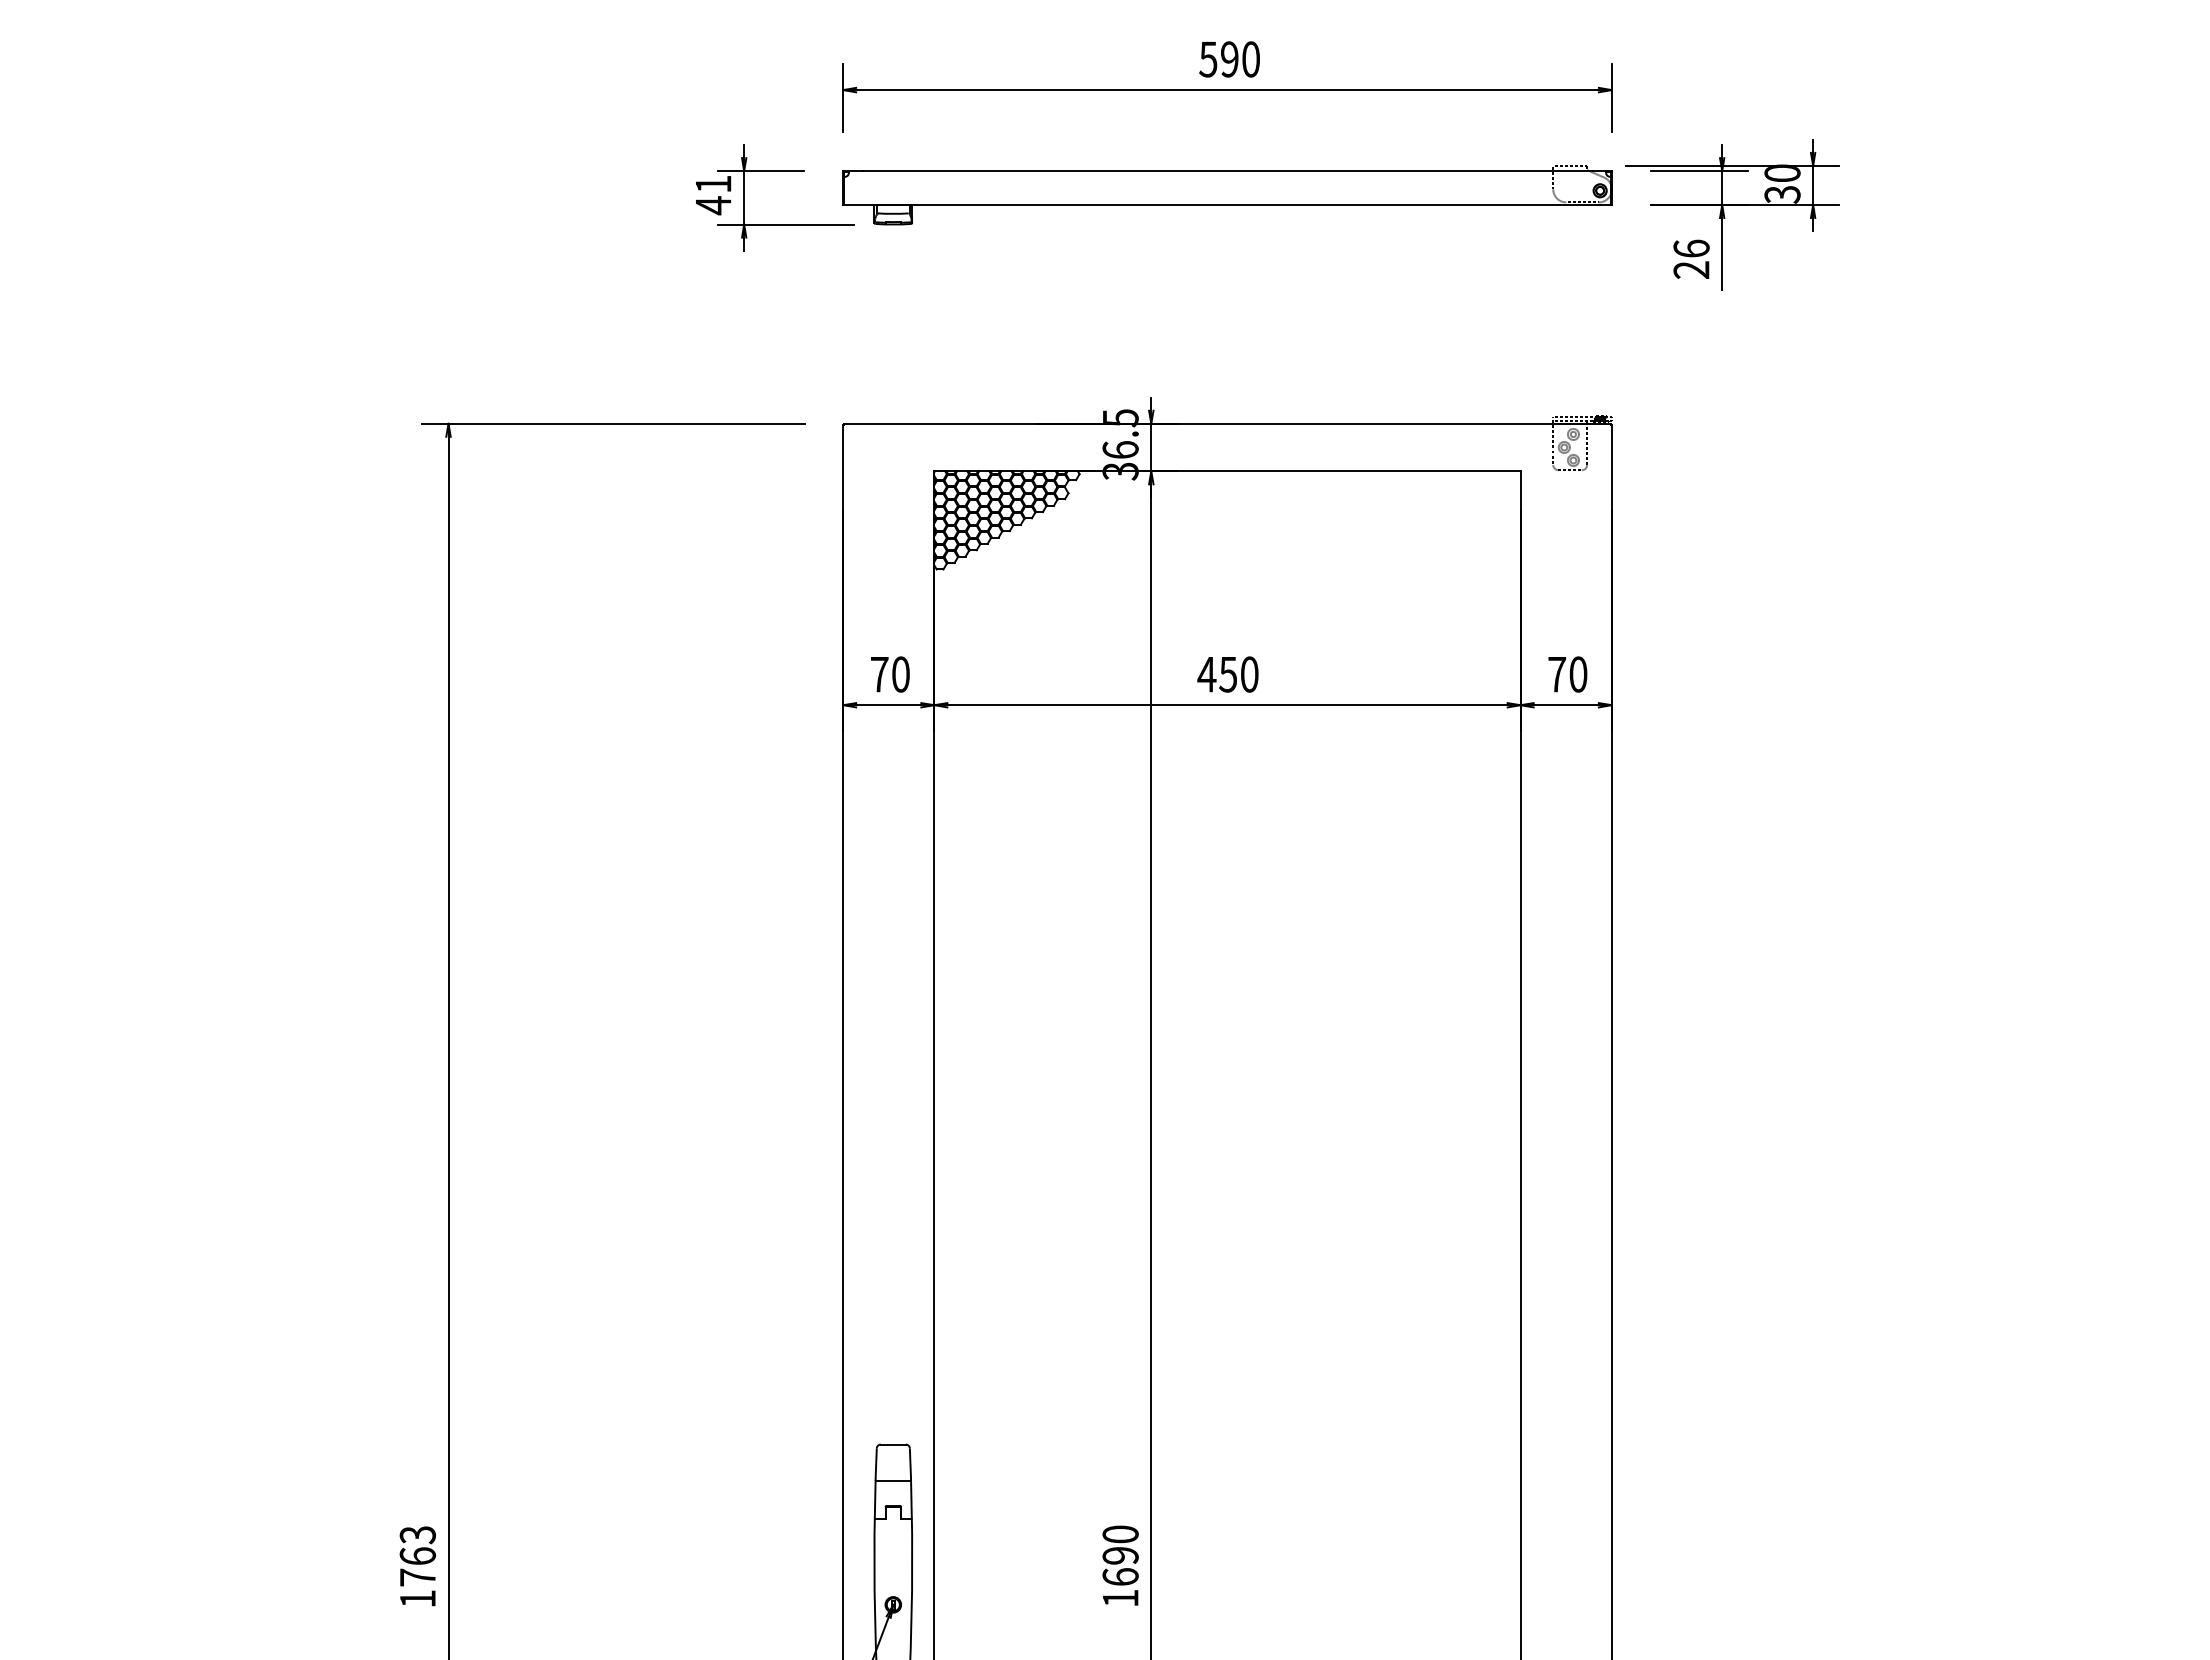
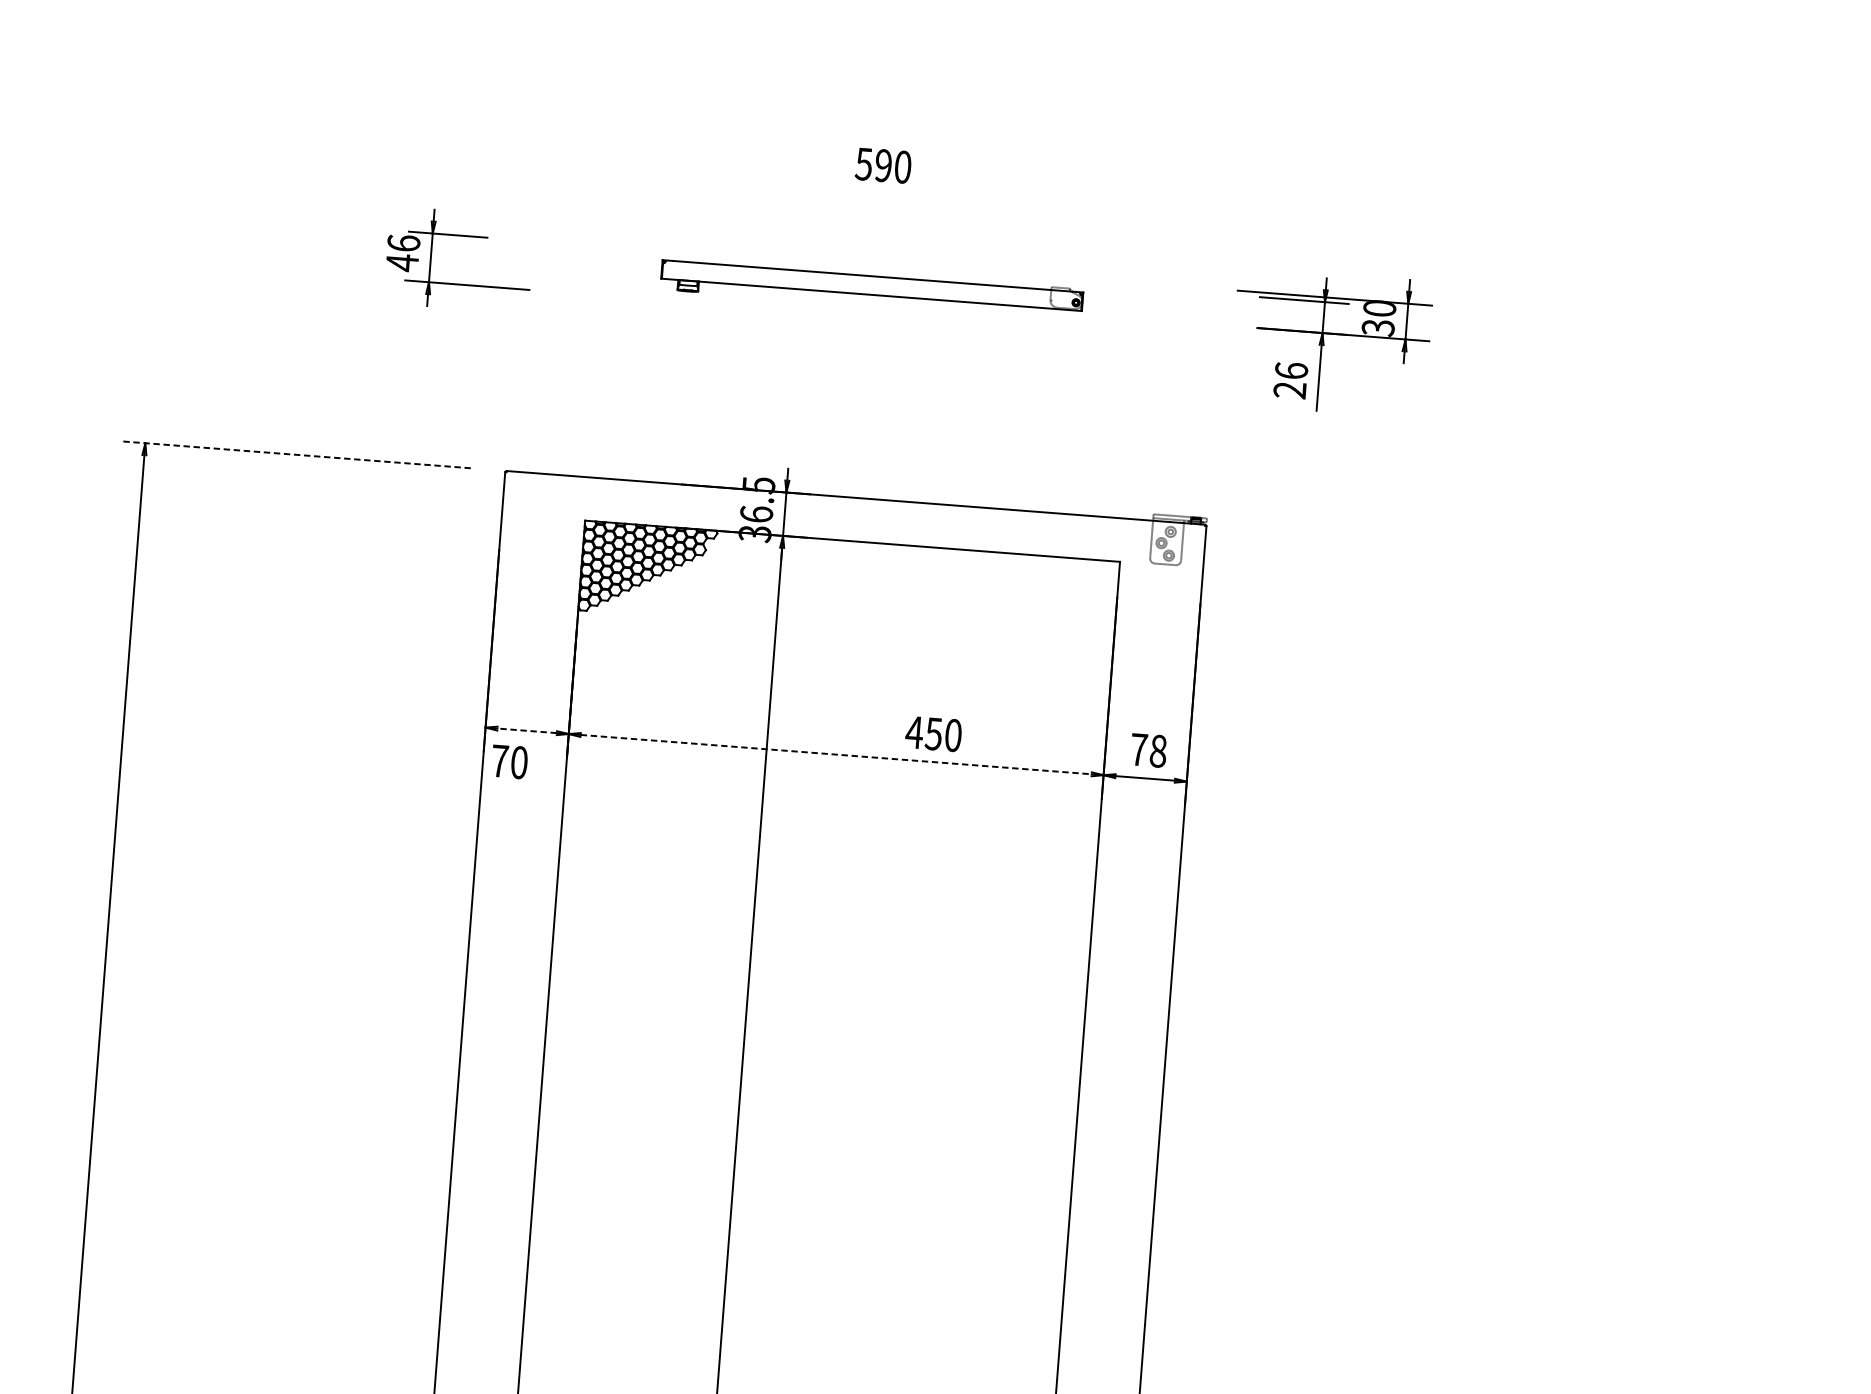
part: (1227, 90) -> (879, 193), removed
text: (713, 183) -> (403, 242), 41 -> 46
part: (1227, 195) -> (871, 289), size x0.6
line: (613, 423) -> (295, 454), solid -> dashed
text: (890, 674) -> (509, 761), moved
text: (1227, 674) -> (933, 733), moved
text: (1578, 674) -> (1158, 751), 70 -> 78
line: (888, 705) -> (526, 731), solid -> dashed
line: (1228, 705) -> (837, 754), solid -> dashed

